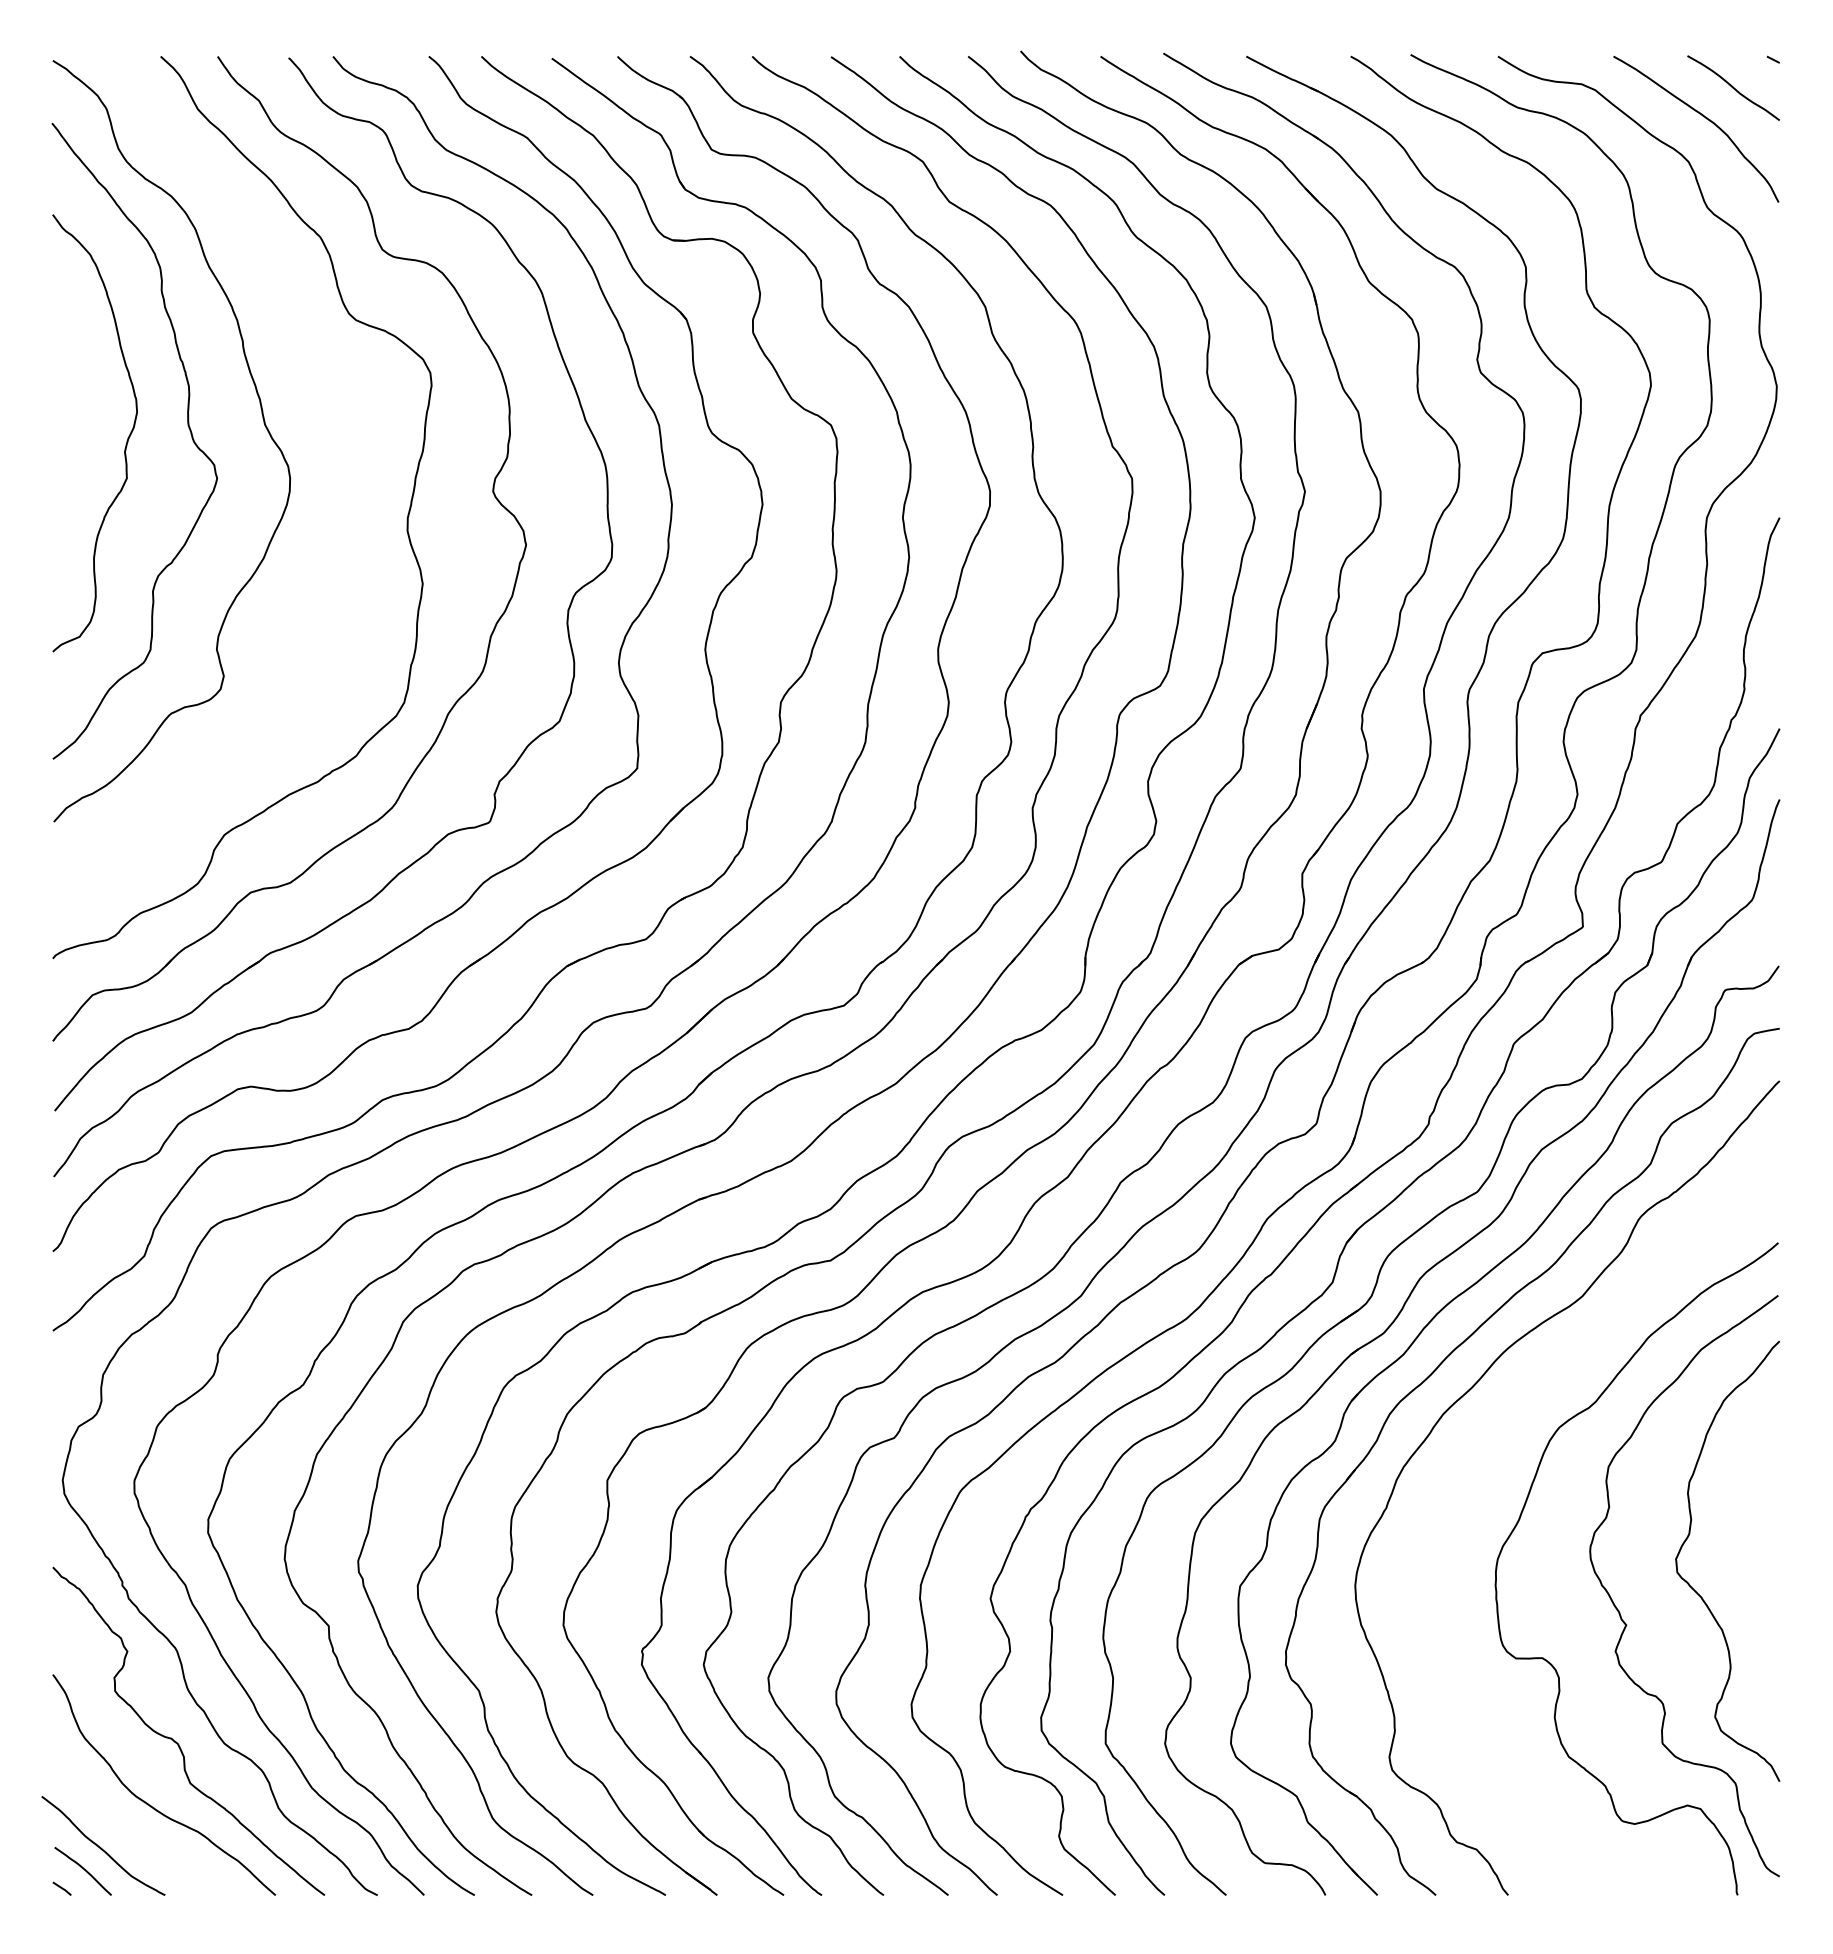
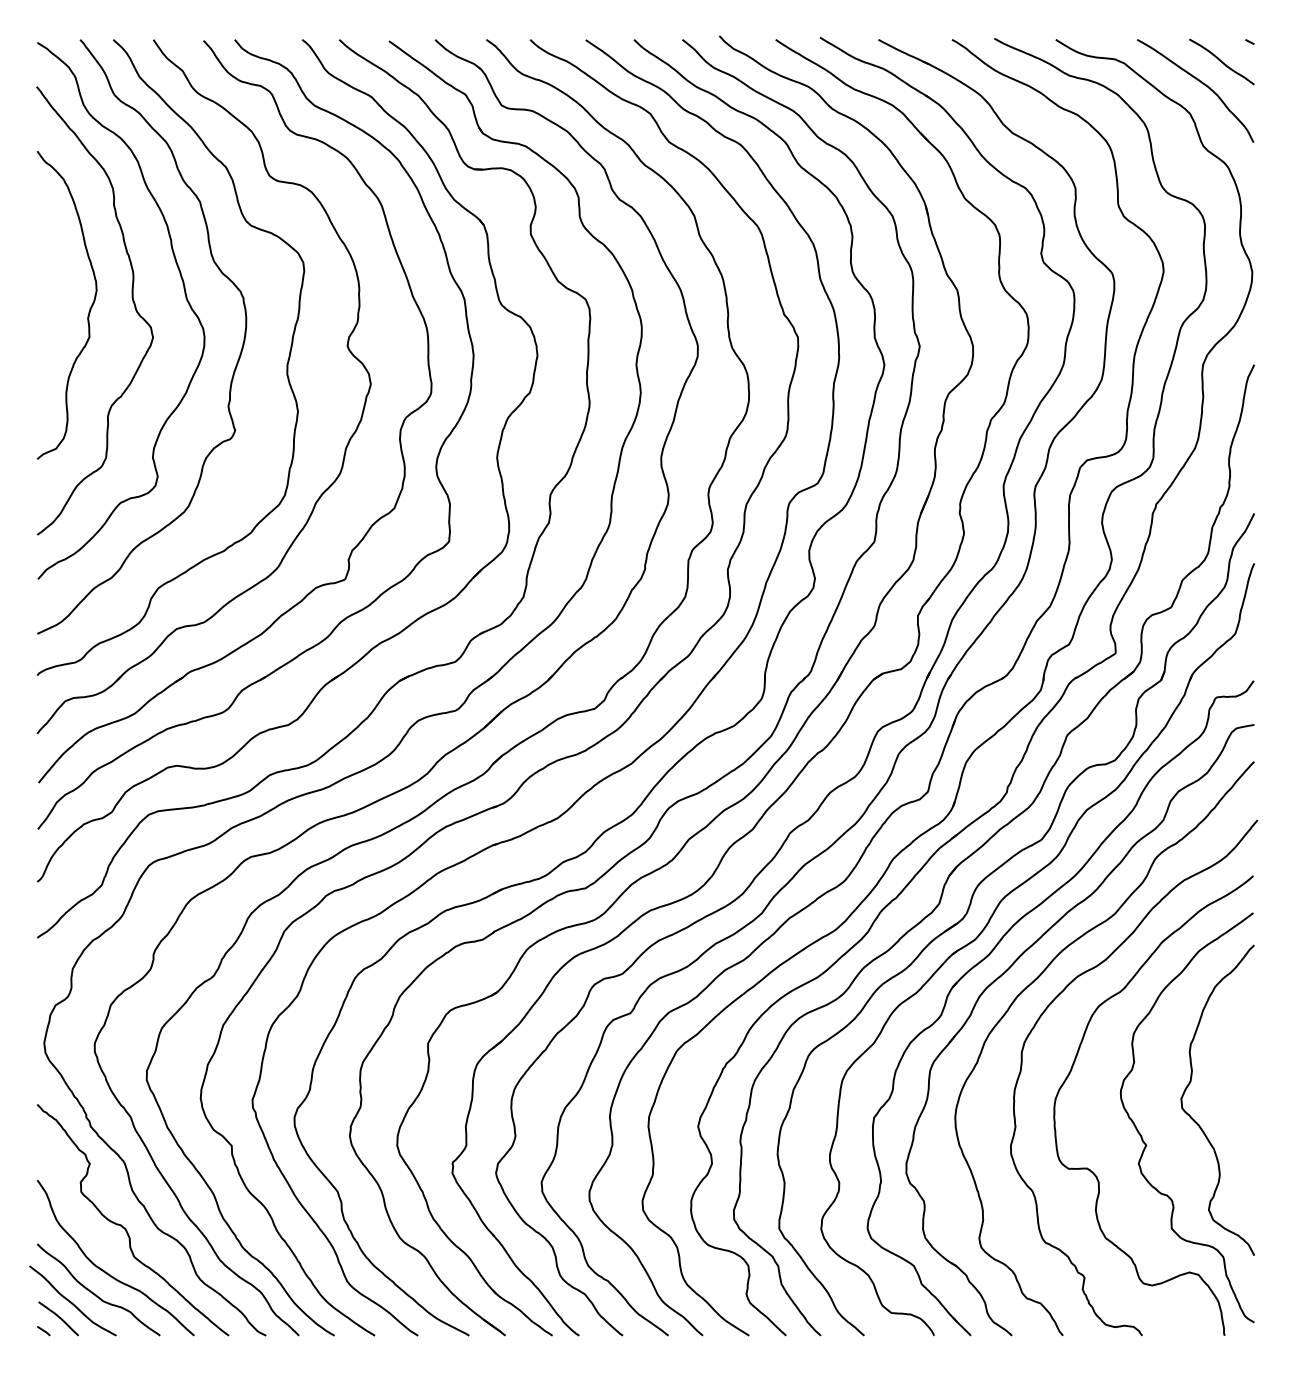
curve: (333, 521) -> (235, 367), added
curve: (1484, 1433) -> (1046, 1010), added
curve: (134, 1835) -> (94, 1293), added

